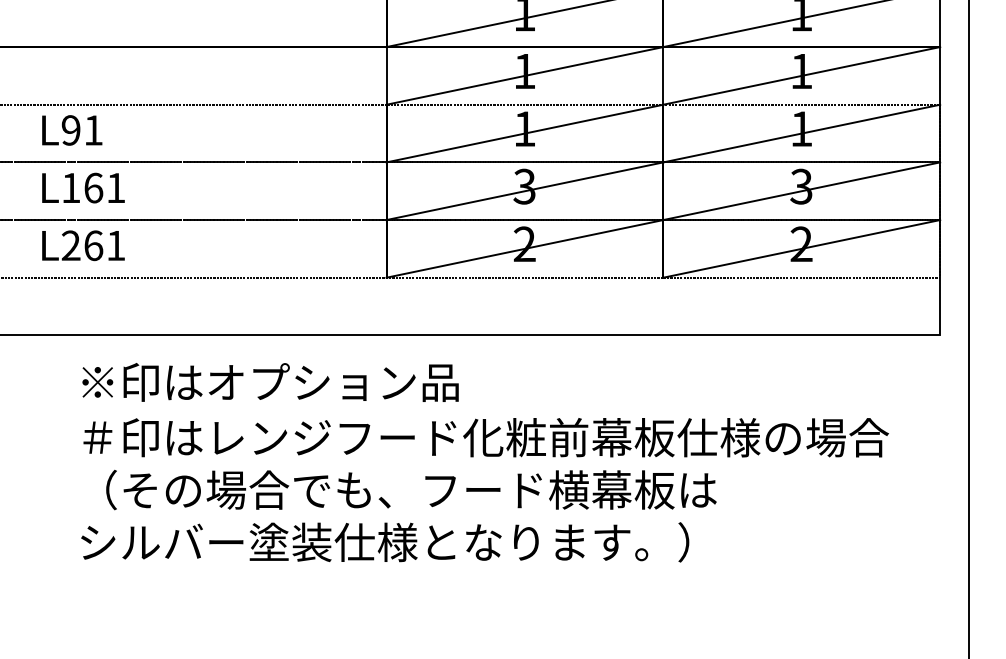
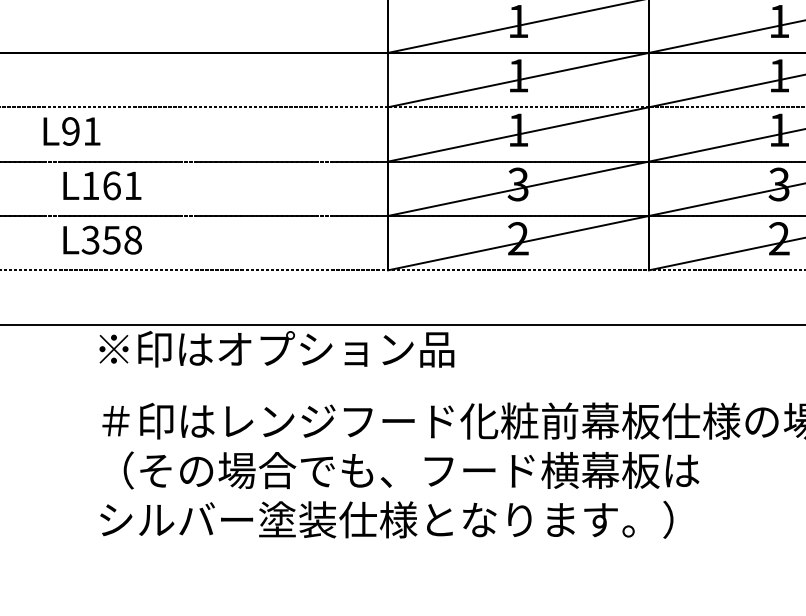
text: (72, 130) -> (72, 131), moved
text: (93, 245) -> (111, 239), L261 -> L358
text: (270, 382) -> (276, 349), moved

